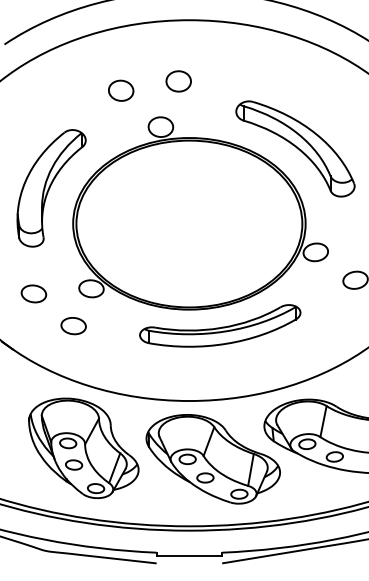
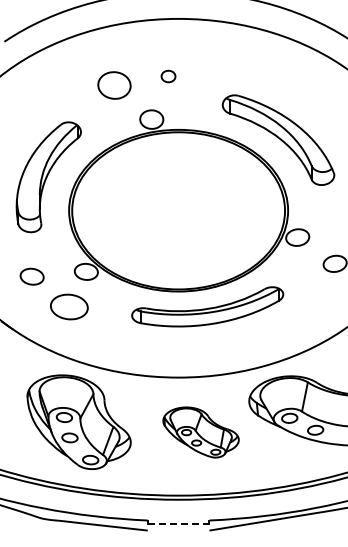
part: (178, 81) -> (168, 76), size x0.6
part: (120, 89) -> (113, 84), size x1.4
part: (73, 325) -> (69, 306), size x1.6
part: (212, 459) -> (200, 432), size x0.6
line: (189, 556) -> (178, 524), solid -> dashed

